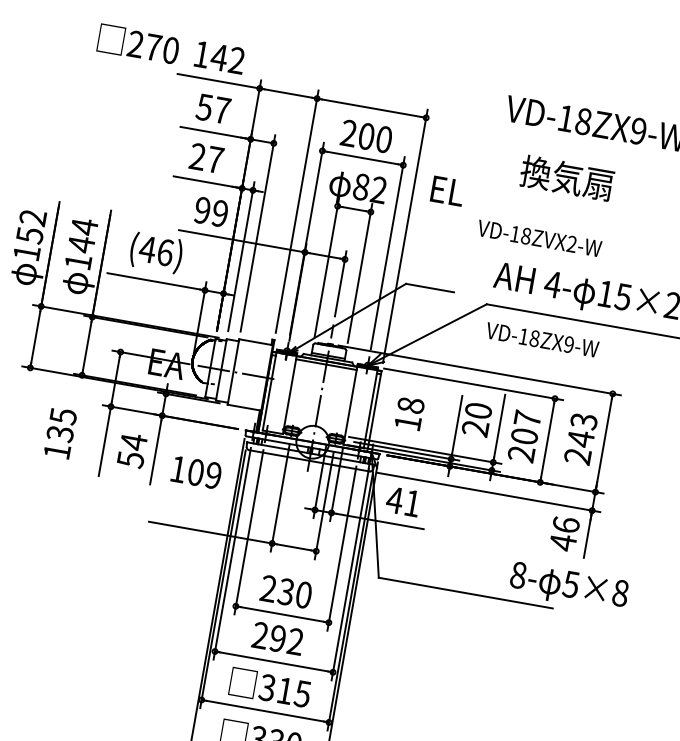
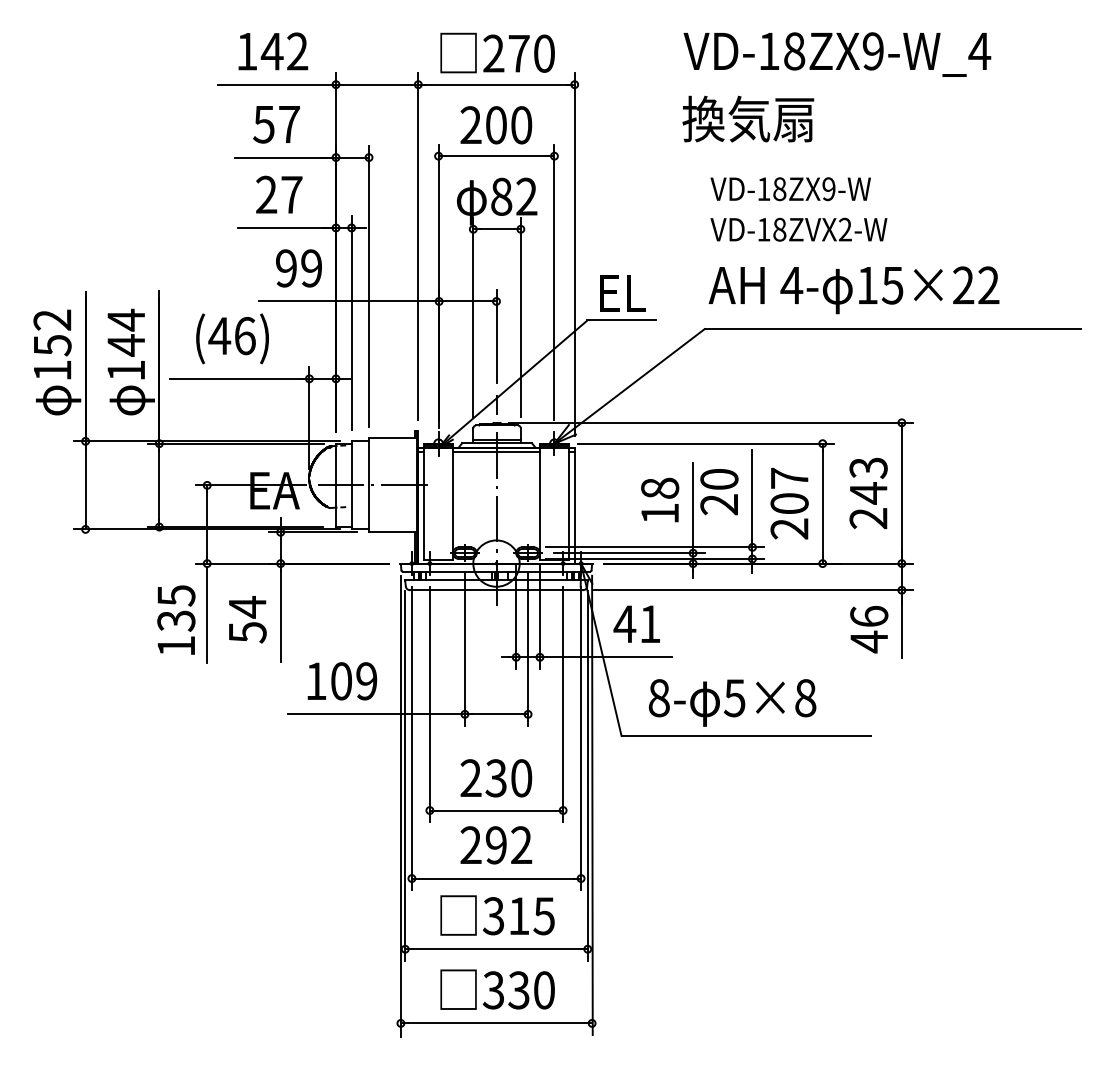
text: (138, 43) -> (497, 52), moved
text: (567, 177) -> (748, 118), moved
text: (447, 191) -> (622, 293), moved
text: (539, 238) -> (798, 229), moved
text: (542, 340) -> (790, 189), moved
text: (409, 413) -> (660, 499), moved
text: (60, 432) -> (176, 619), moved
text: (196, 472) -> (342, 681), moved
text: (569, 587) -> (732, 702), moved

